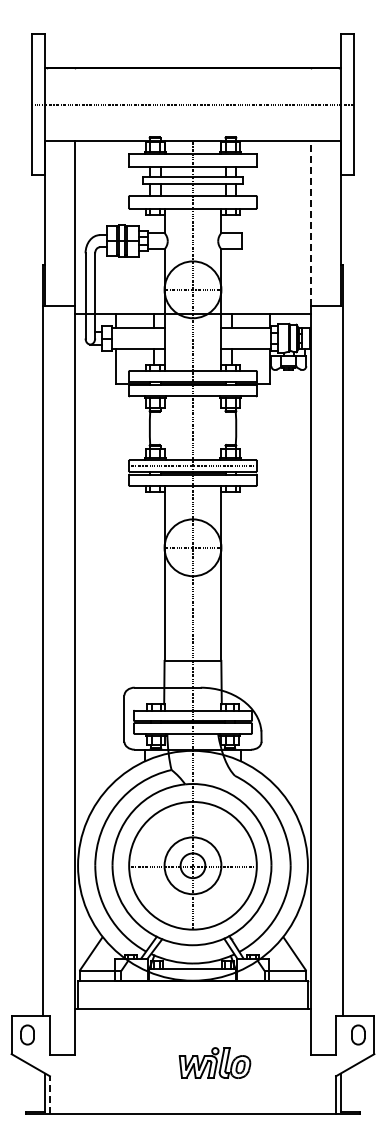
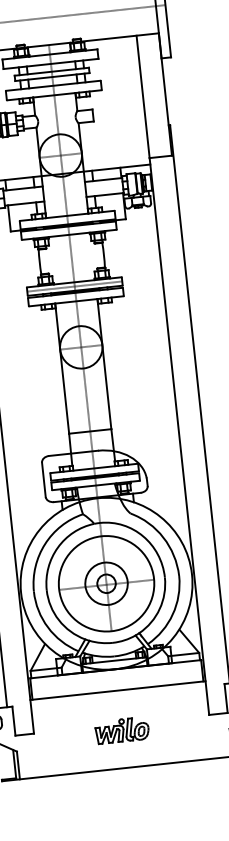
line: (310, 223) -> (142, 96), dashed -> solid
part: (214, 1062) -> (121, 730), moved
line: (49, 1094) -> (18, 765), dashed -> solid

